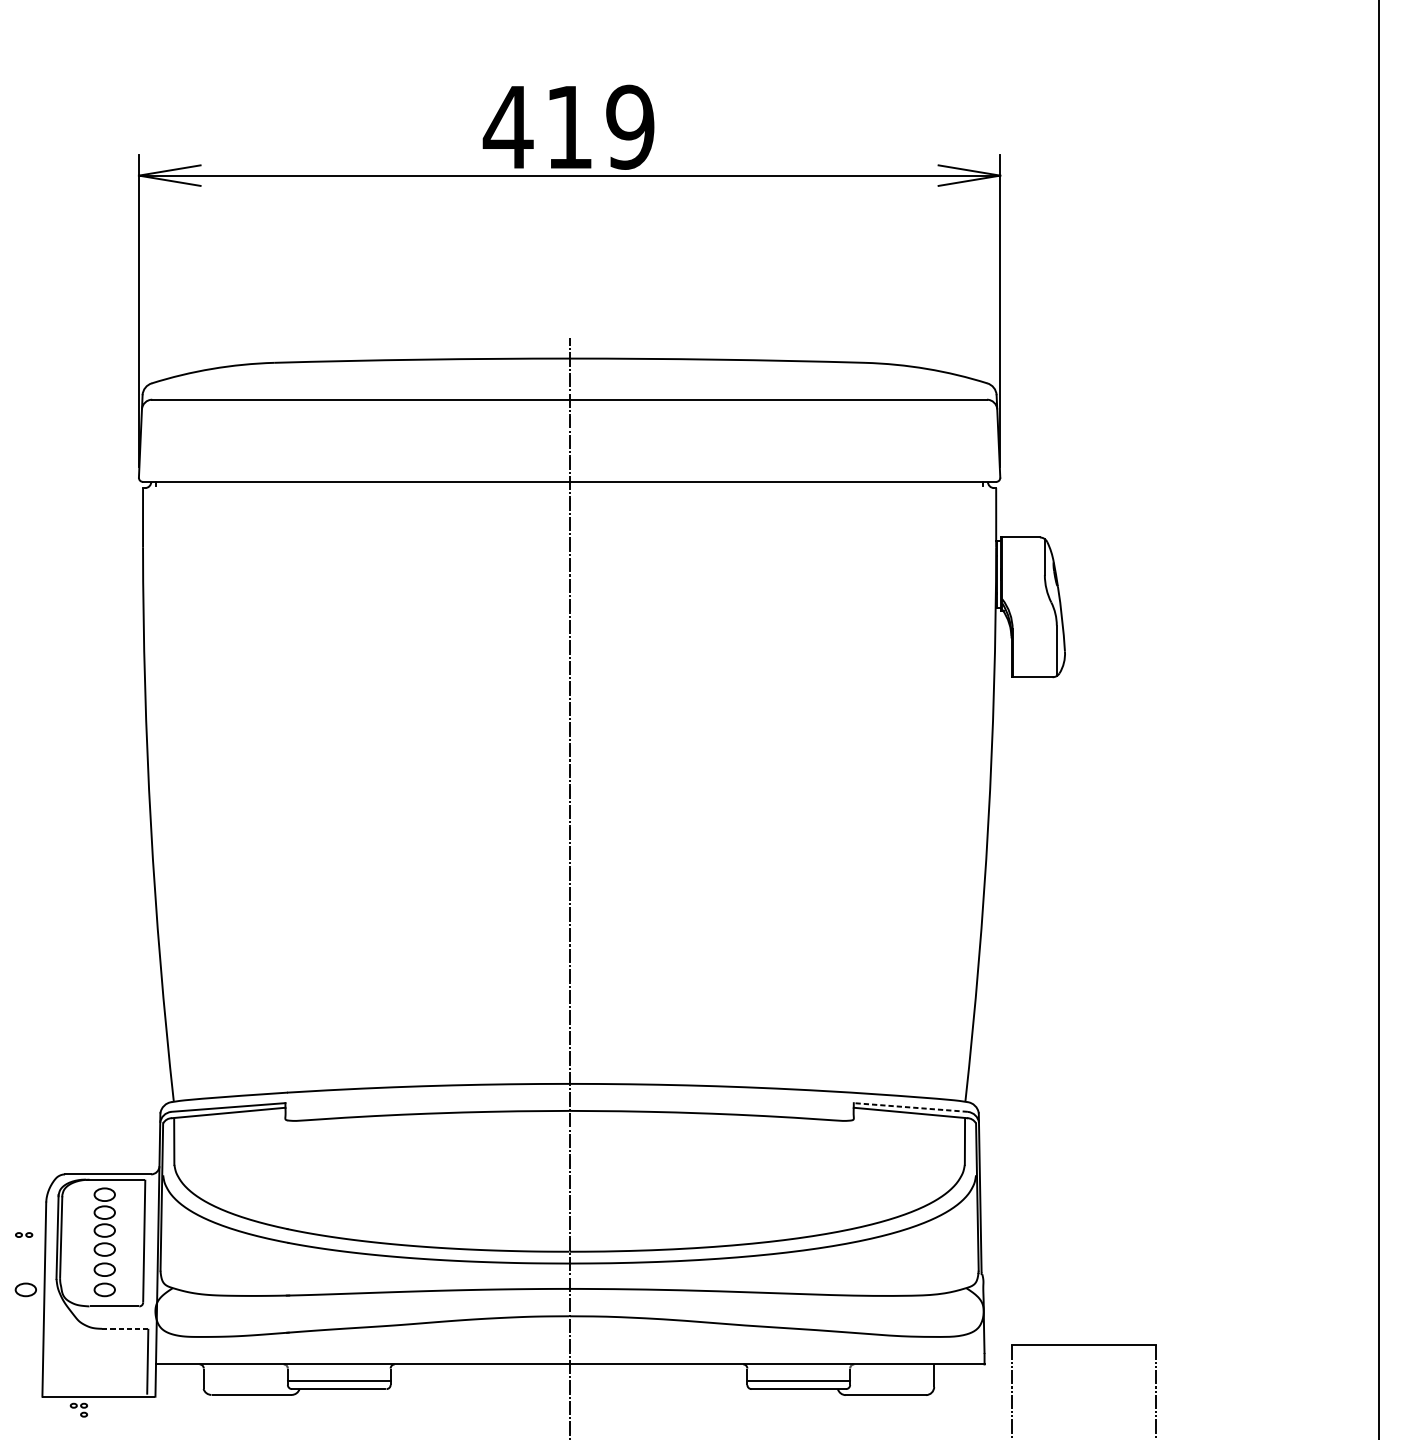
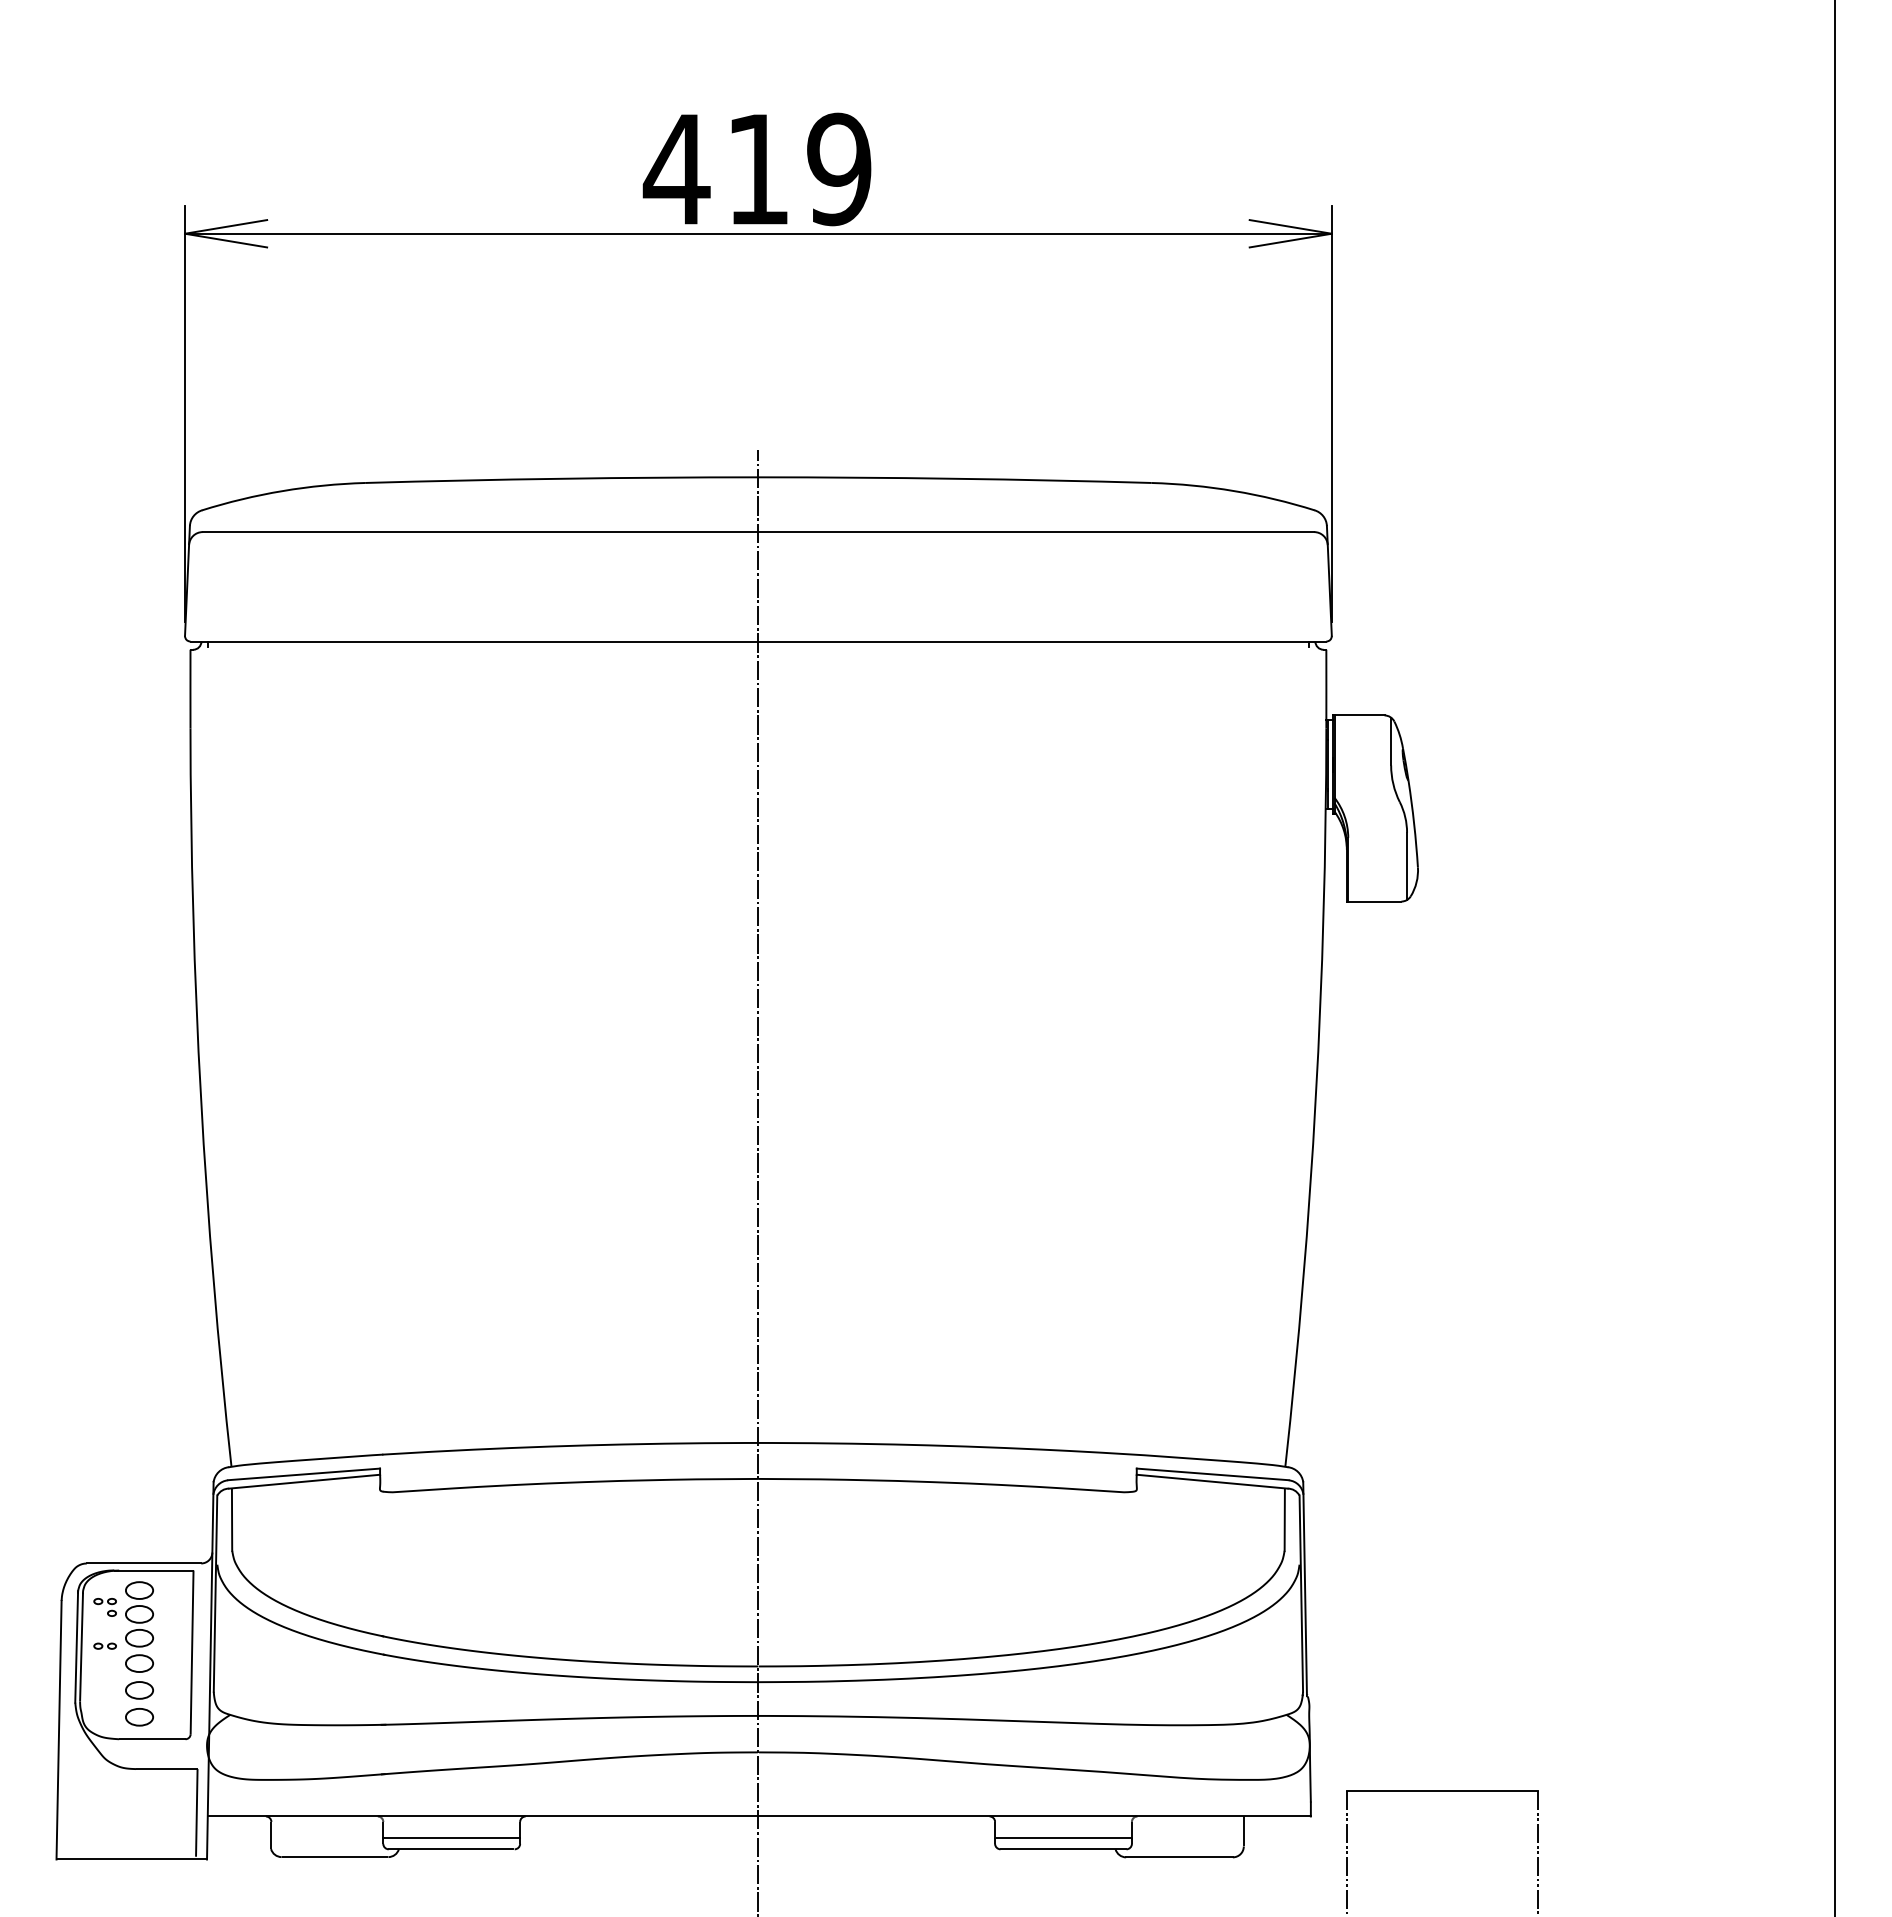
line: (910, 1107) -> (1212, 1474), dashed -> solid
part: (23, 1234) -> (104, 1645), moved
part: (25, 1290) -> (34, 1717), removed
line: (125, 1329) -> (166, 1769), dashed -> solid
part: (78, 1410) -> (104, 1607), moved

